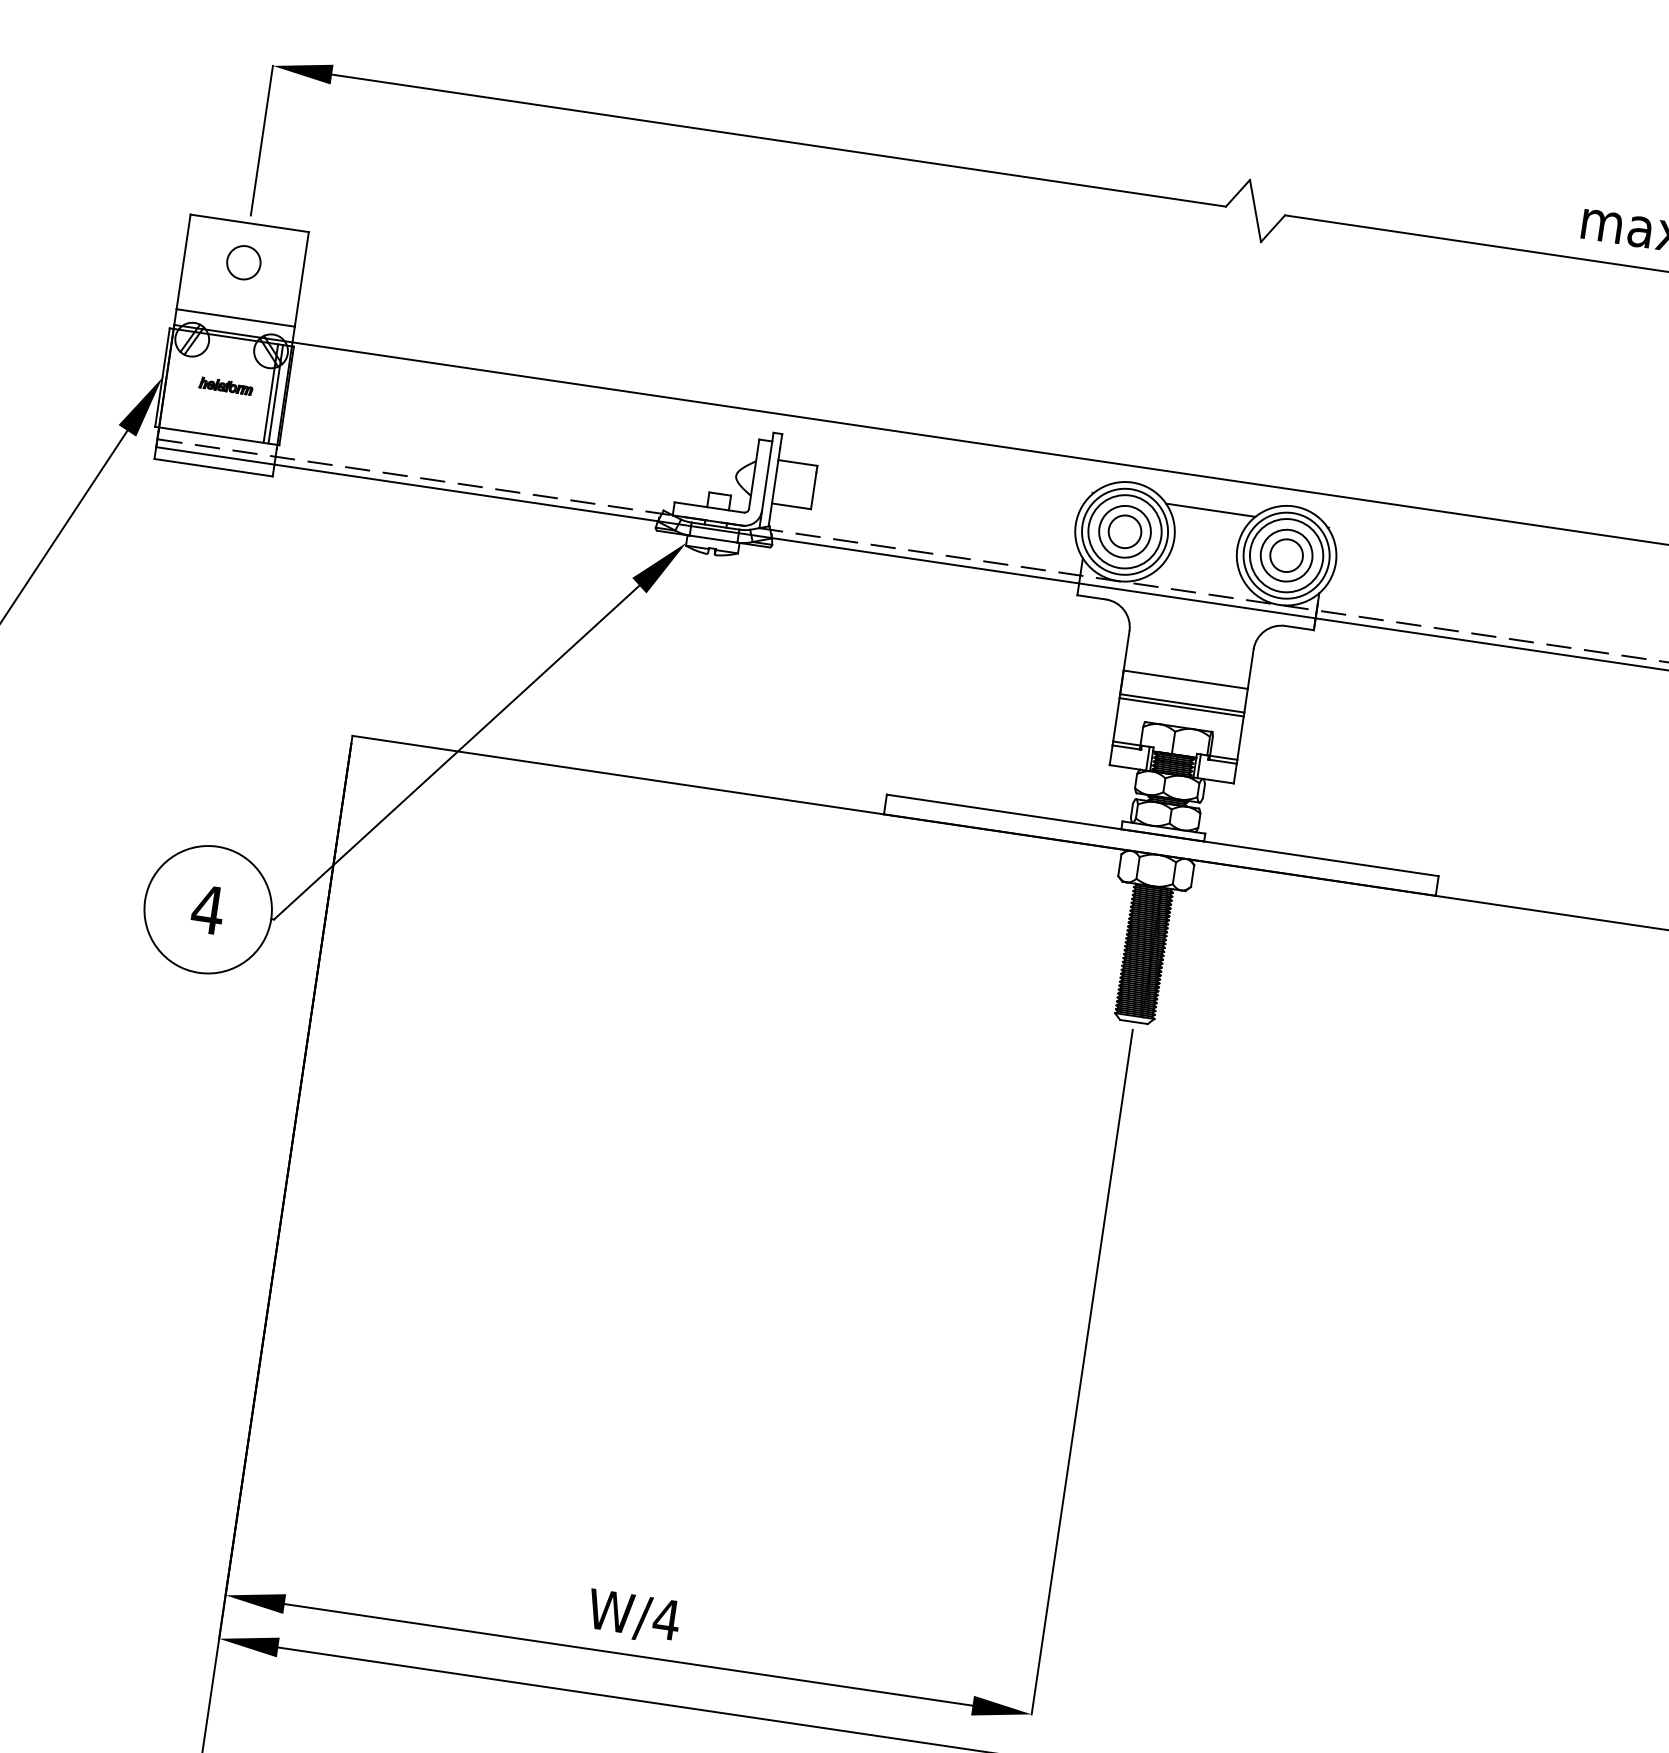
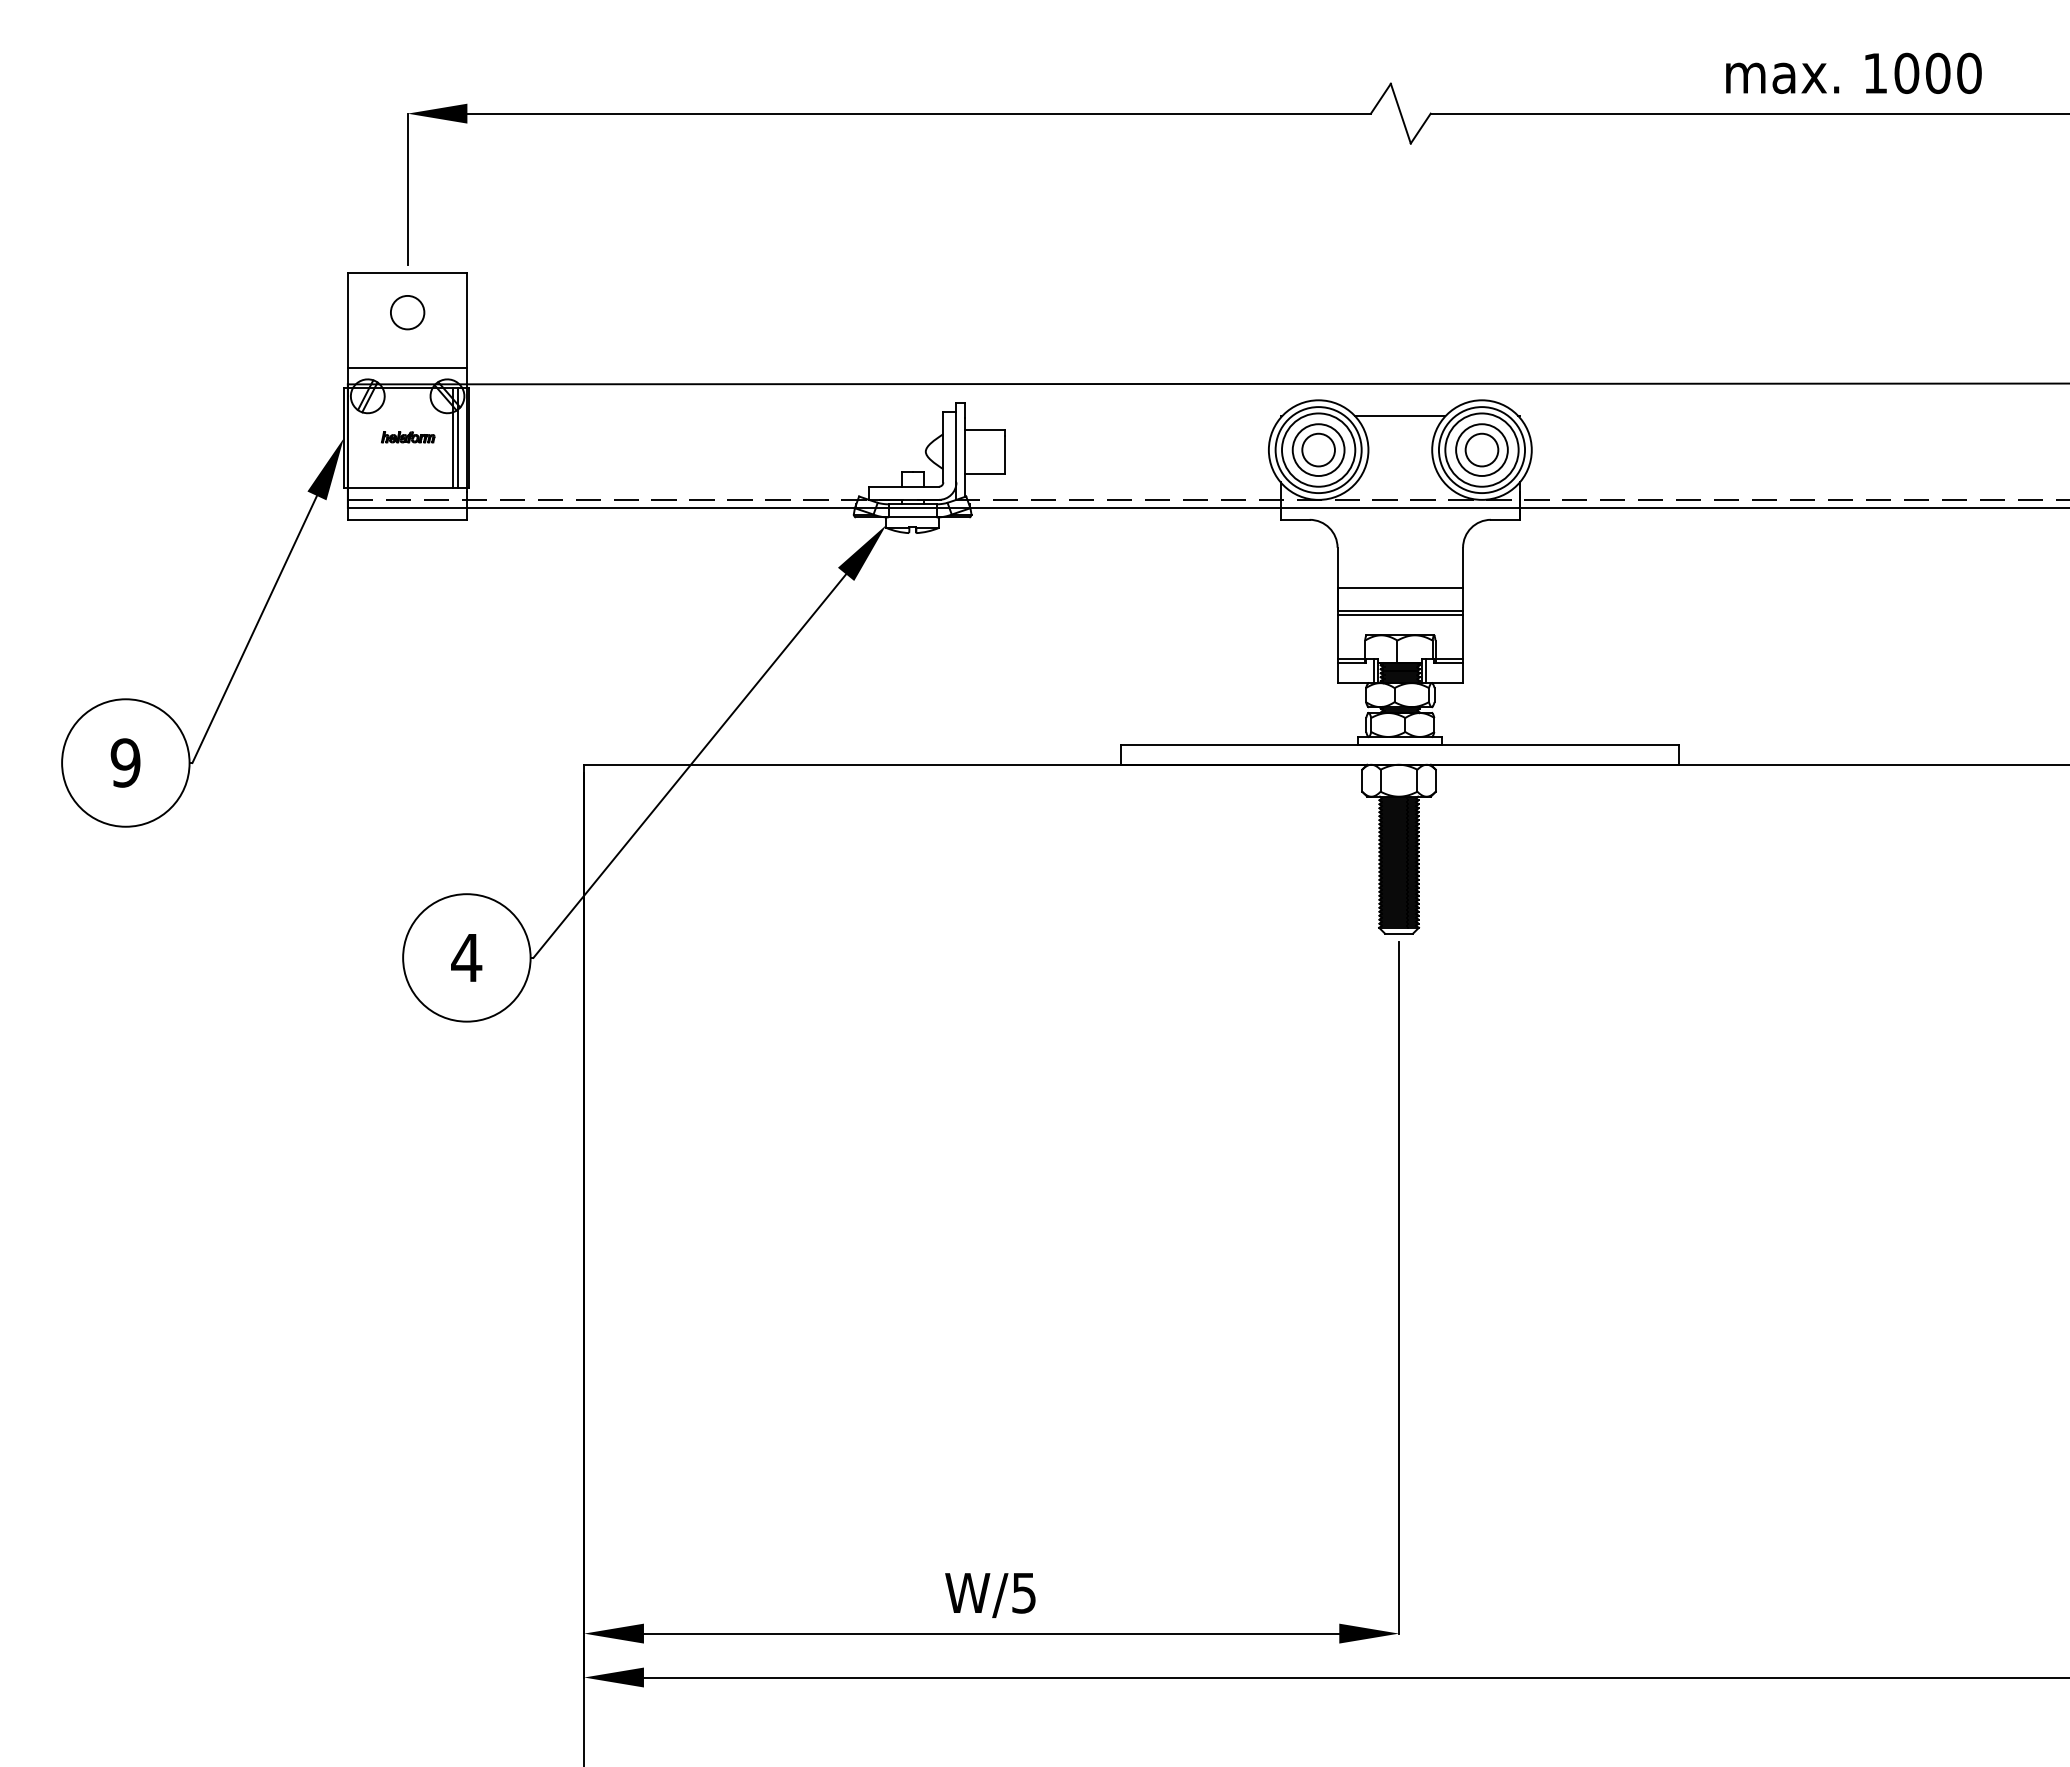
text: (667, 1619) -> (1024, 1593), W/4 -> W/5

